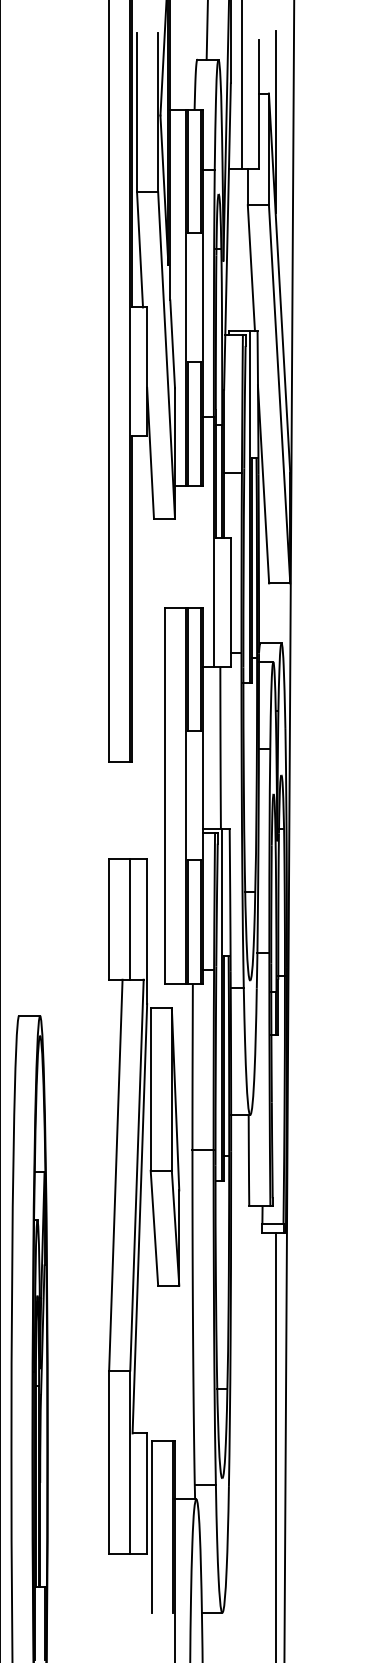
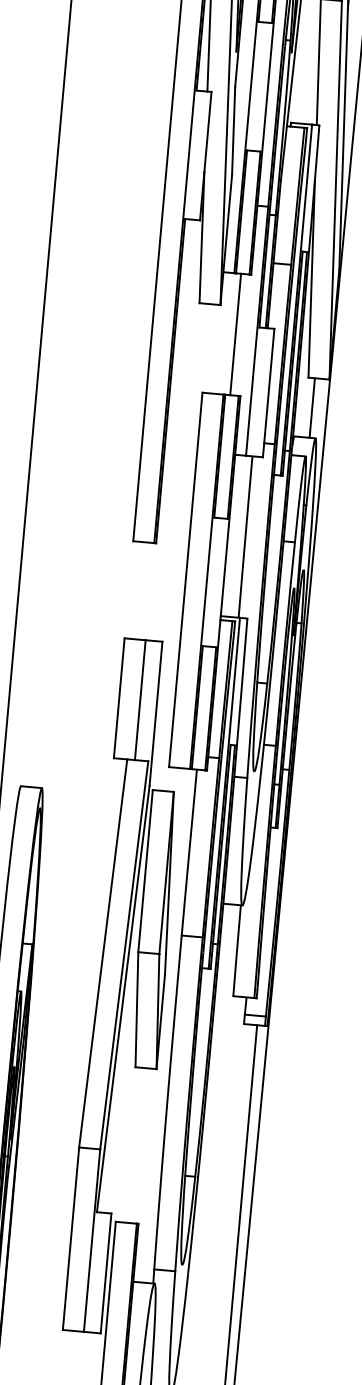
line: (192, 546) -> (235, 334), added
line: (275, 613) -> (312, 408), added

